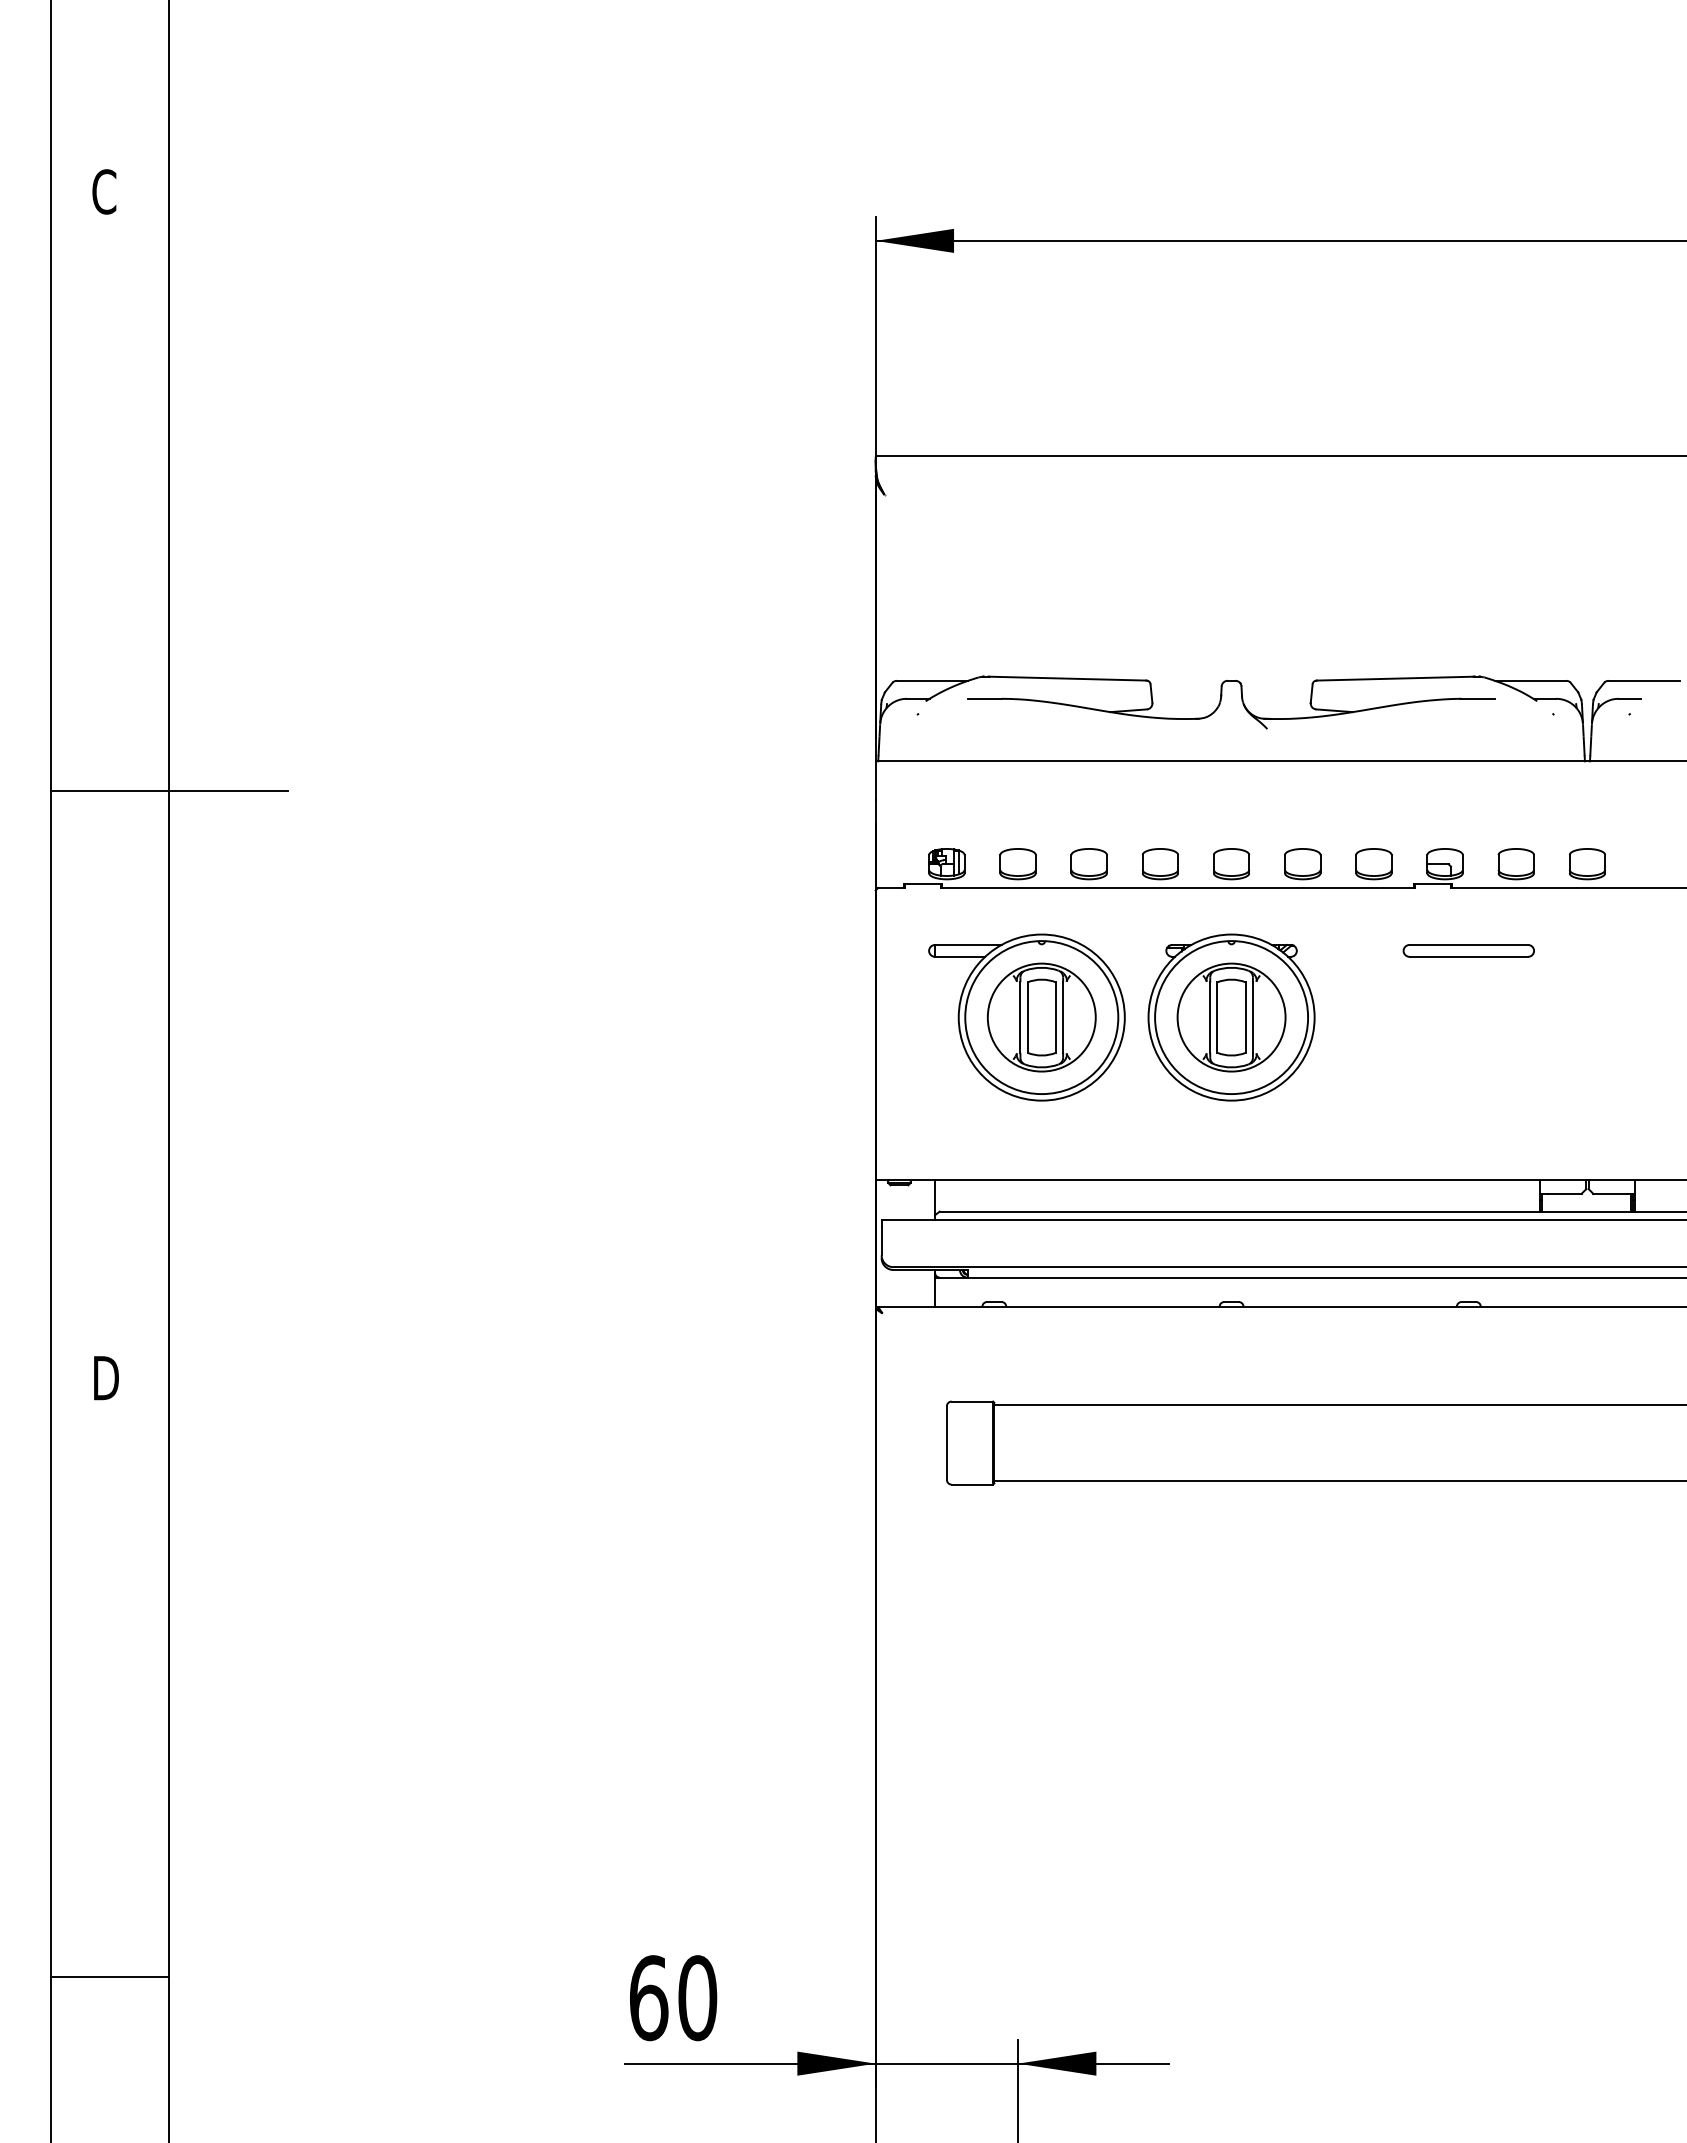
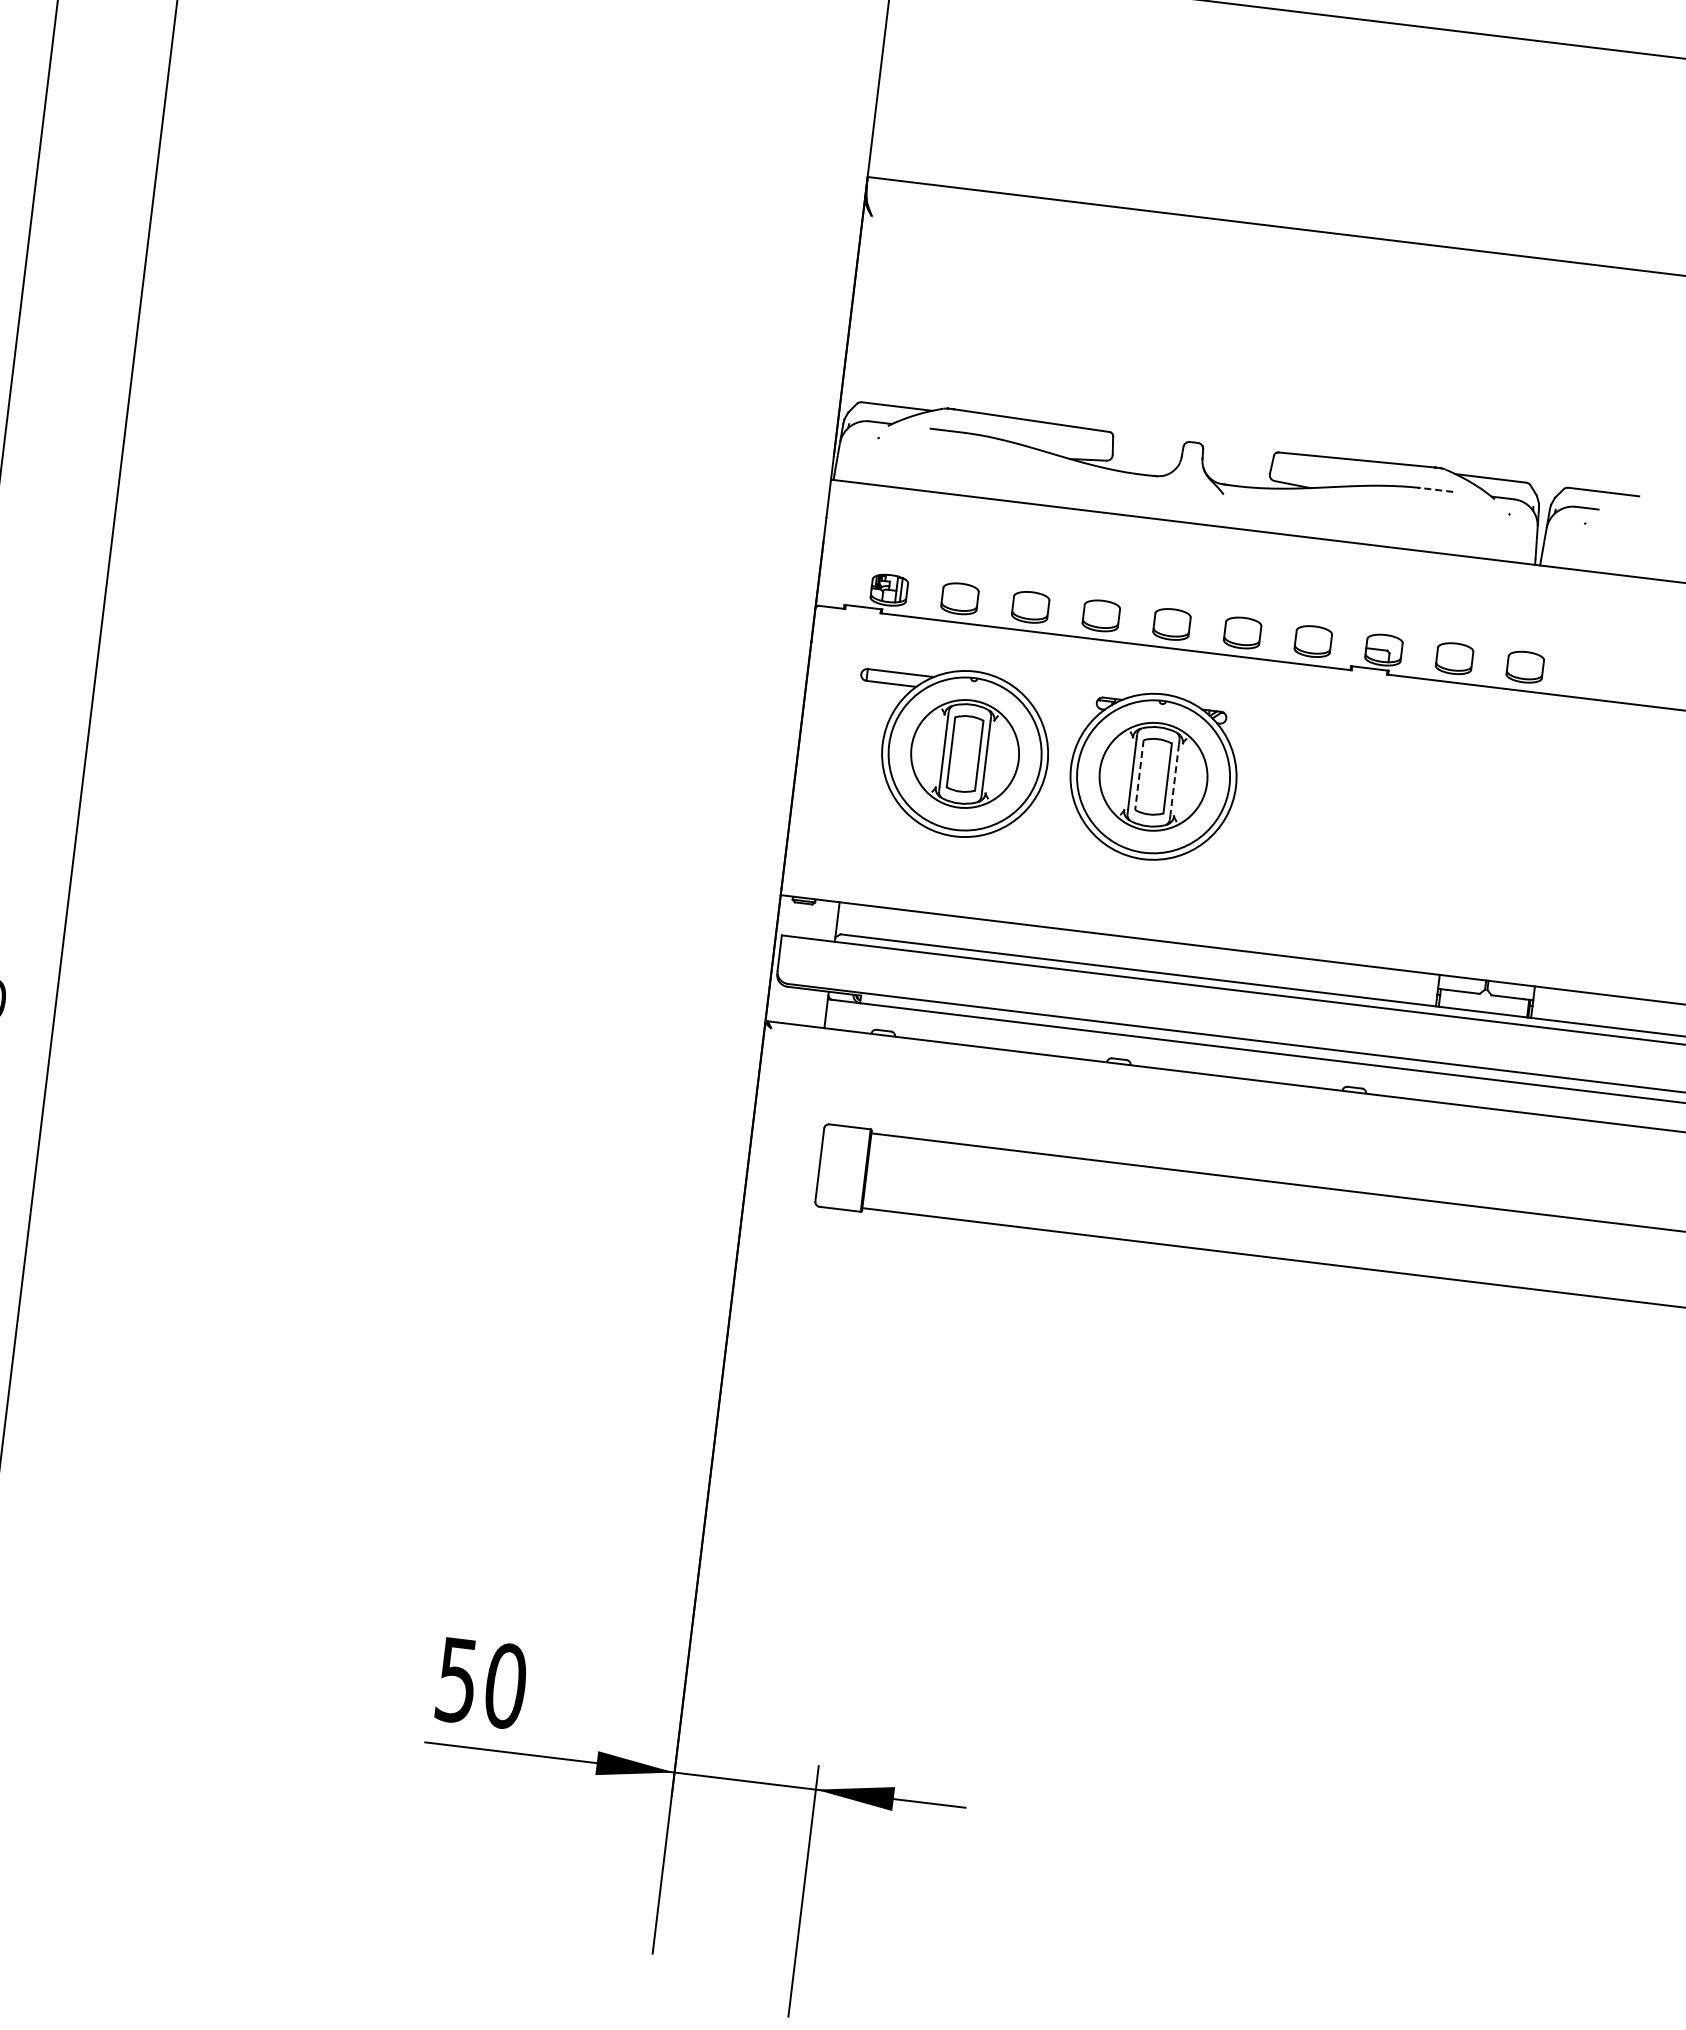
line: (1477, 698) -> (1436, 489), solid -> dashed
line: (168, 790) -> (125, 423), removed
part: (1468, 950) -> (1396, 738), removed
line: (1217, 1018) -> (1139, 776), solid -> dashed
line: (1252, 1018) -> (1174, 780), solid -> dashed
text: (649, 1998) -> (457, 1680), 60 -> 50

